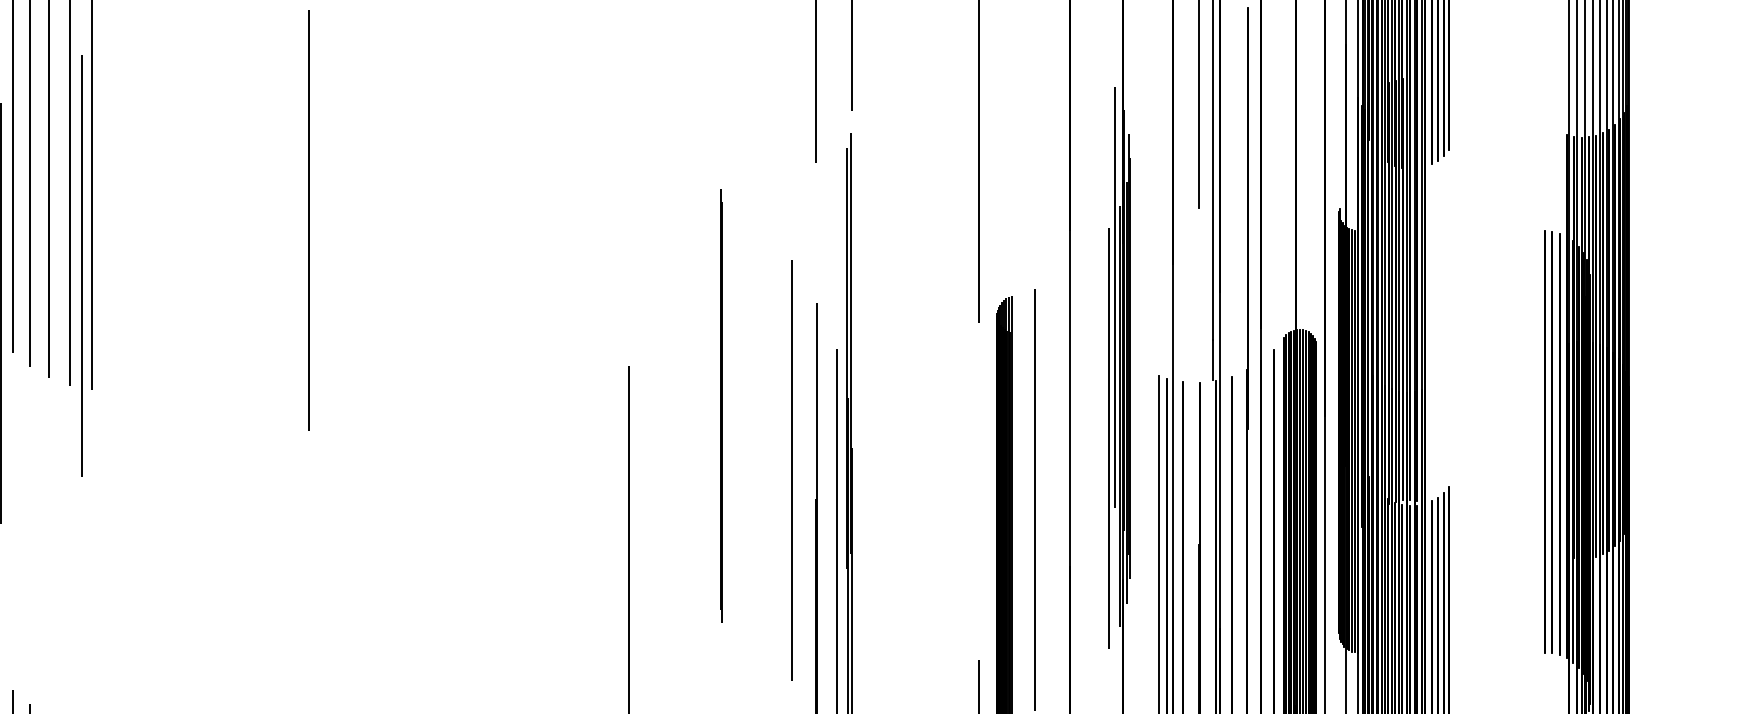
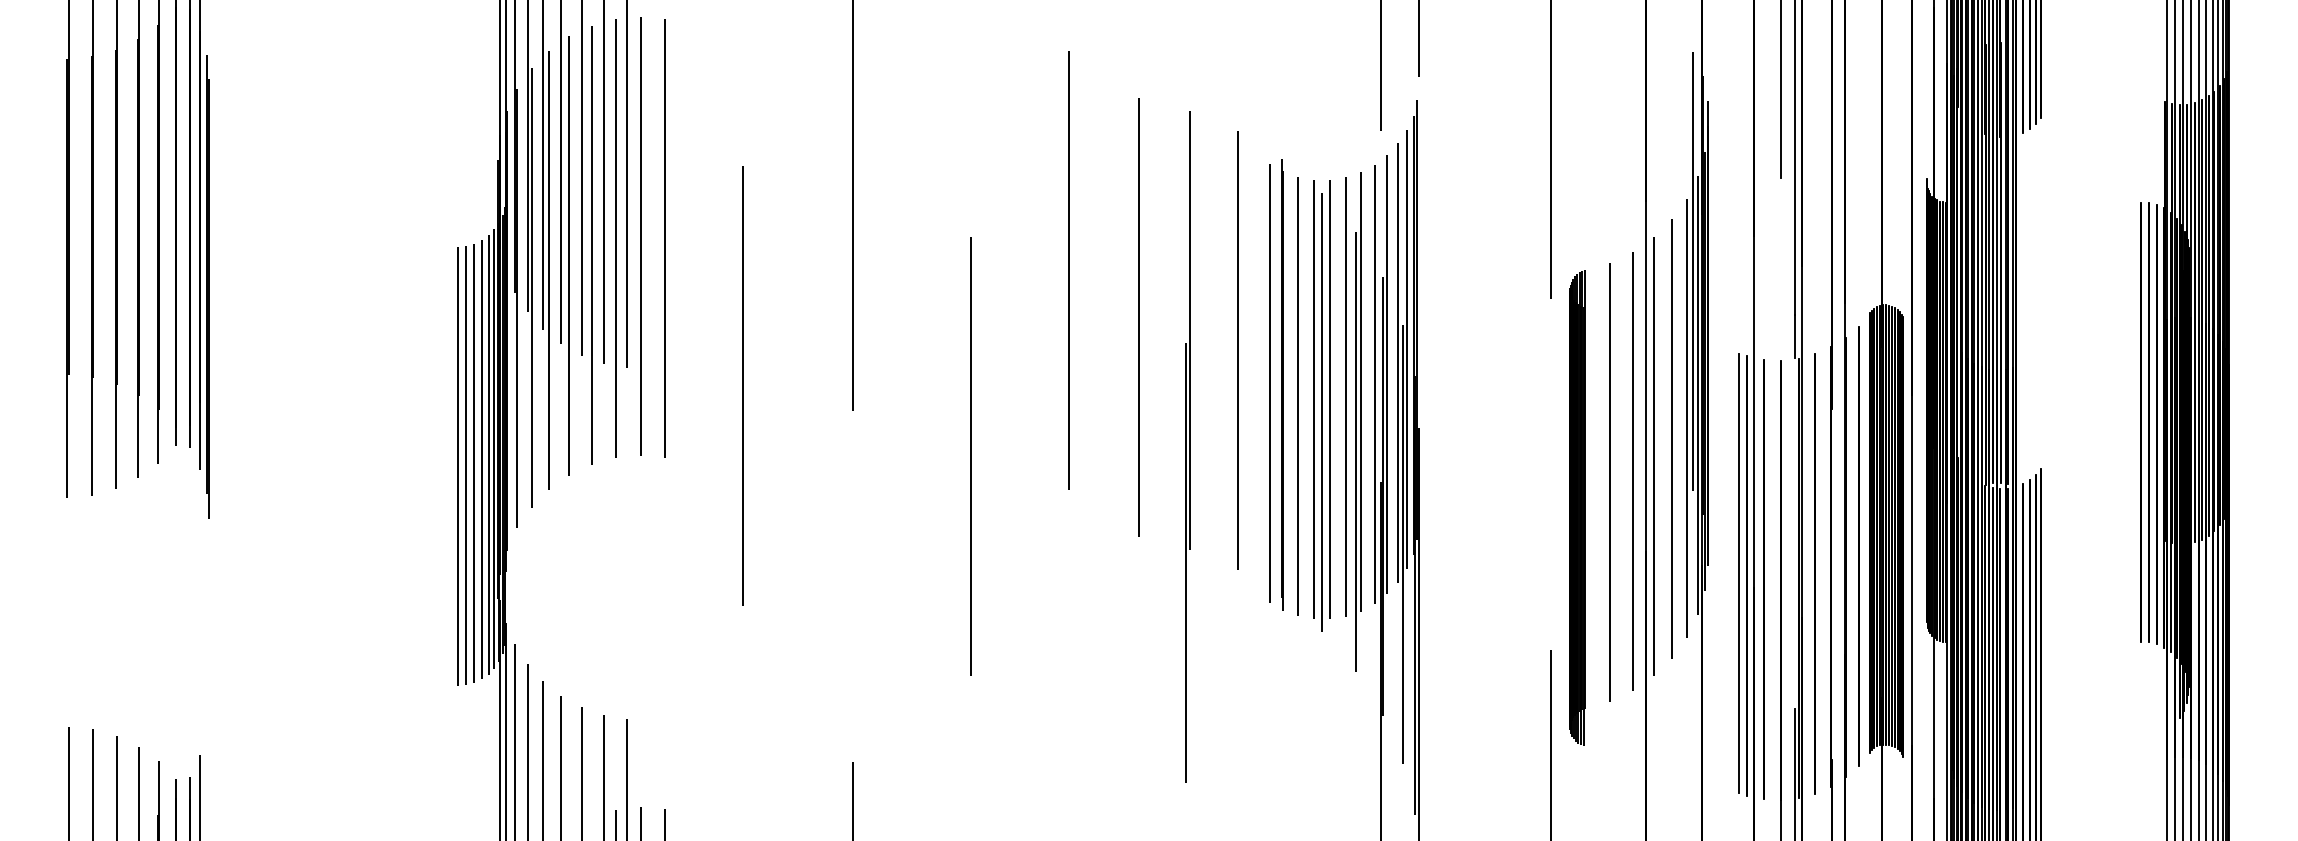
line: (105, 262) -> (640, 235), added
line: (129, 264) -> (665, 237), added
line: (58, 271) -> (591, 244), added
line: (37, 282) -> (569, 255), added
line: (18, 295) -> (549, 269), added
line: (517, 295) -> (1069, 269), added
line: (584, 341) -> (1139, 317), added
line: (632, 353) -> (1189, 329), added
line: (841, 372) -> (1407, 349), added
line: (679, 373) -> (1238, 350), added
line: (832, 384) -> (1398, 362), added
line: (822, 396) -> (1387, 374), added
line: (708, 403) -> (1269, 382), added
line: (809, 405) -> (1374, 384), added
line: (203, 406) -> (742, 385), added
line: (796, 412) -> (1360, 391), added
line: (736, 417) -> (1298, 396), added
line: (781, 417) -> (1345, 396), added
line: (752, 419) -> (1314, 398), added
line: (767, 420) -> (1330, 399), added
line: (758, 431) -> (1321, 411), added
line: (1094, 457) -> (1671, 438), added
line: (423, 474) -> (971, 456), added
line: (1077, 474) -> (1653, 456), added
line: (1056, 489) -> (1632, 471), added

